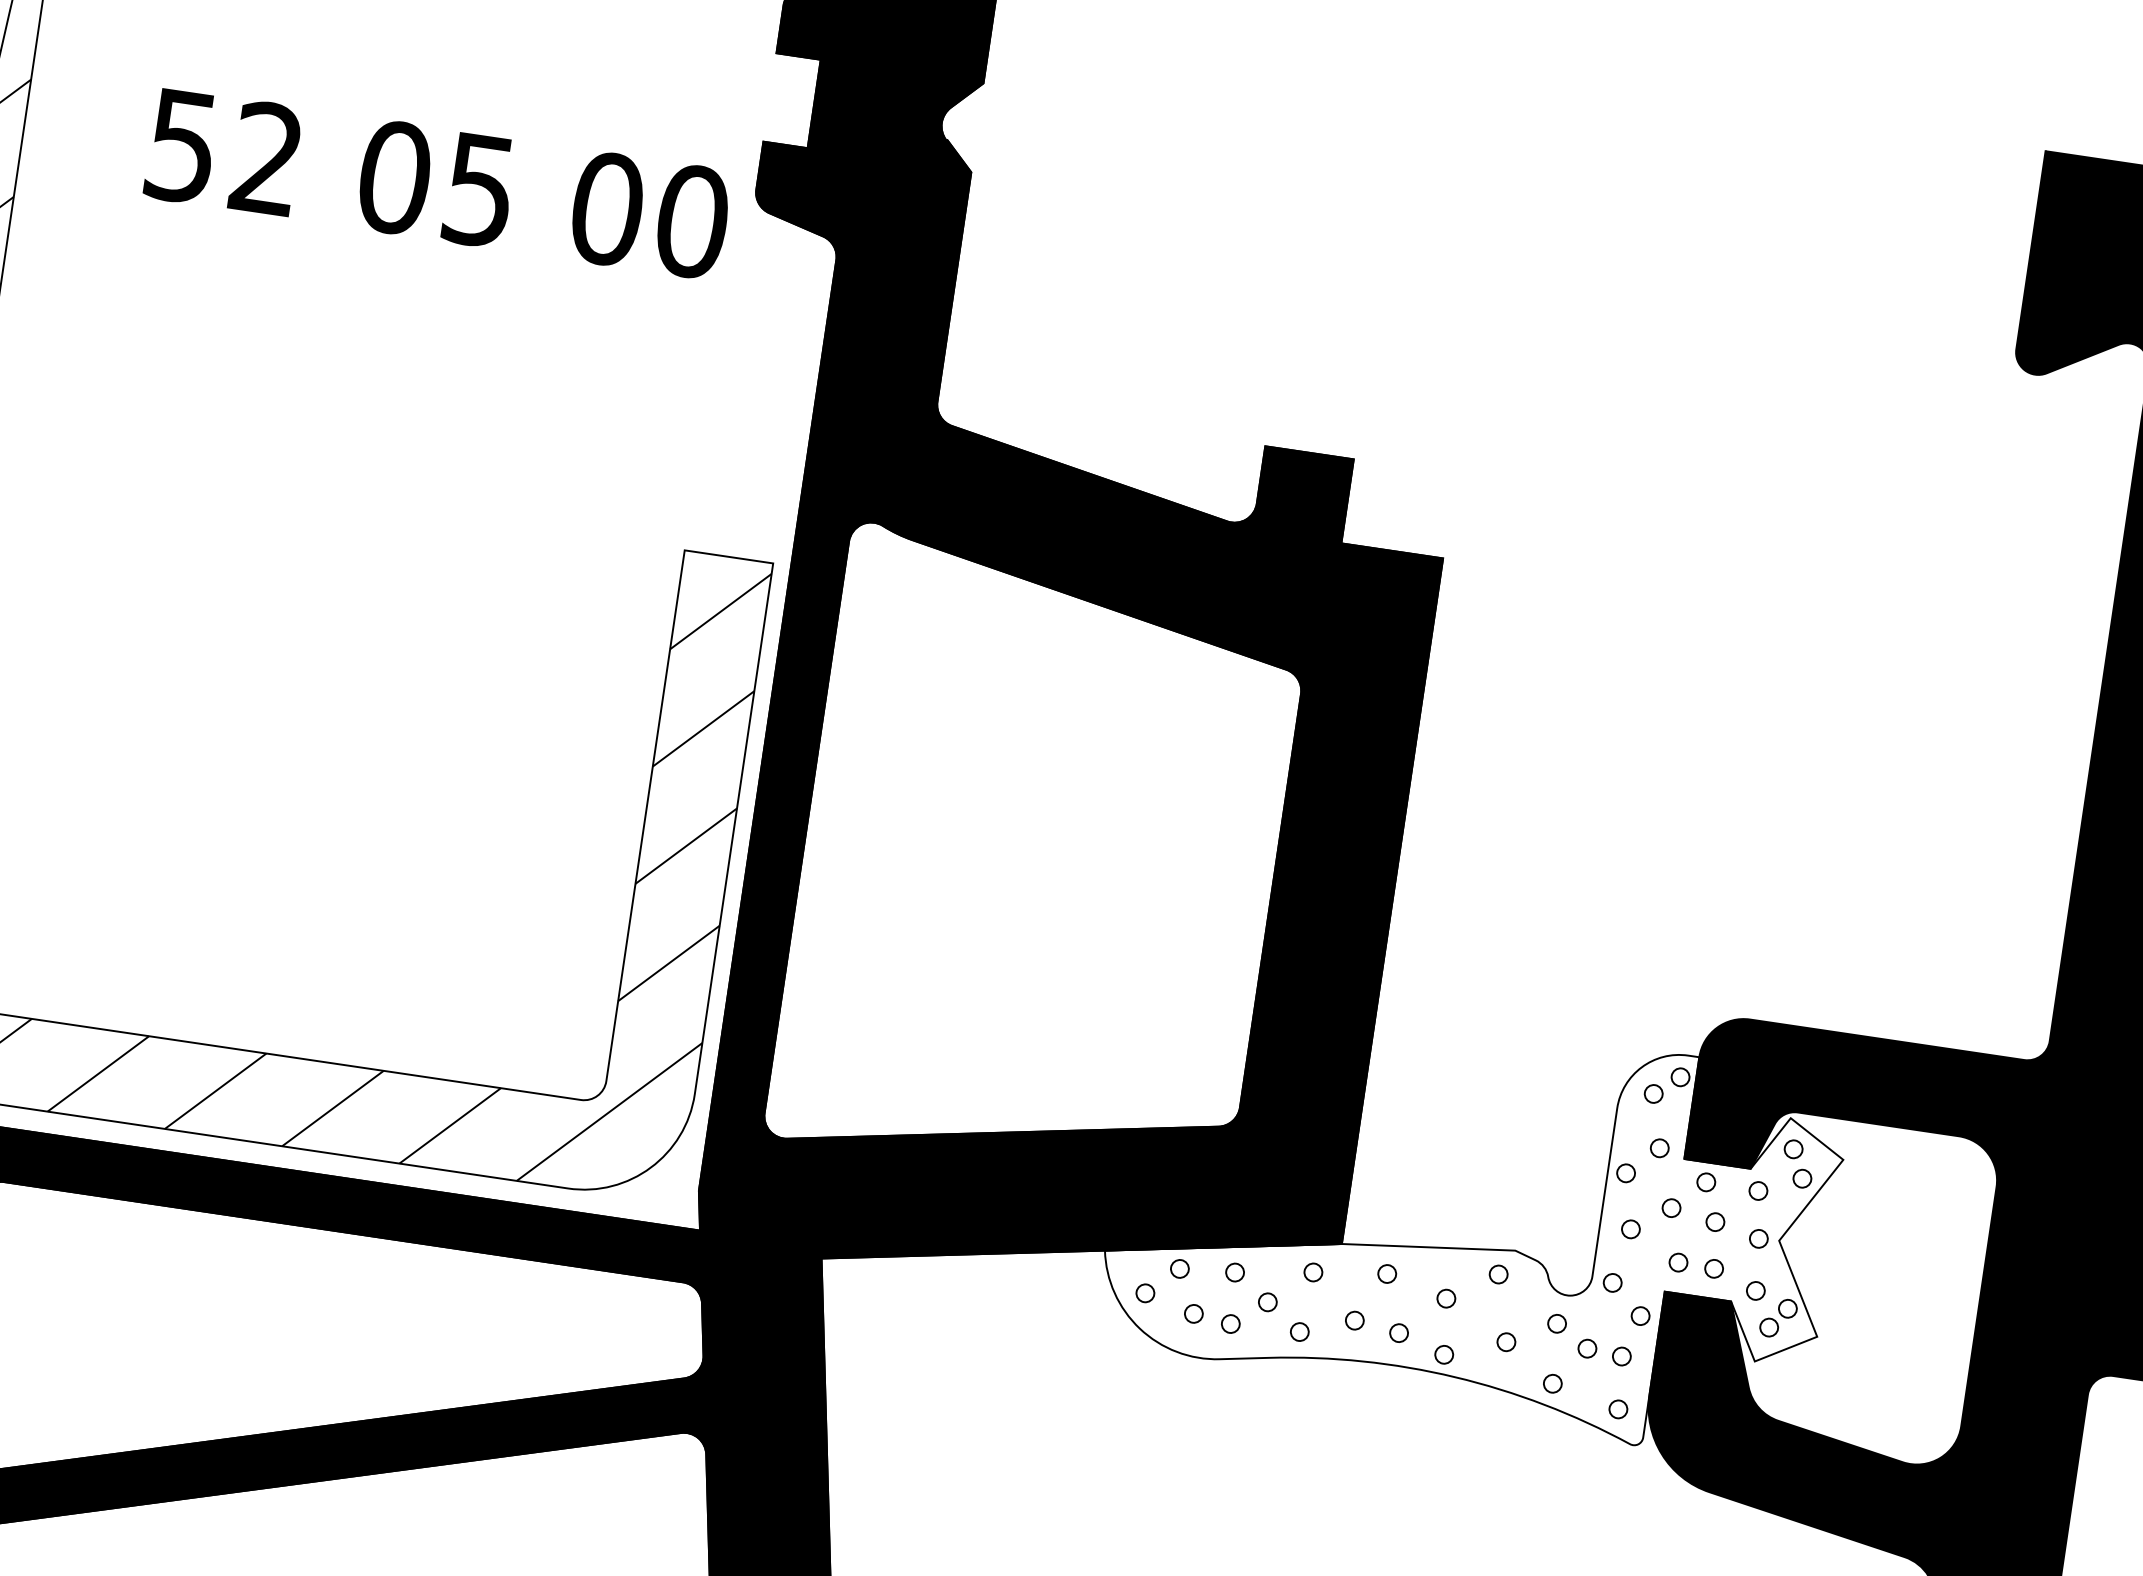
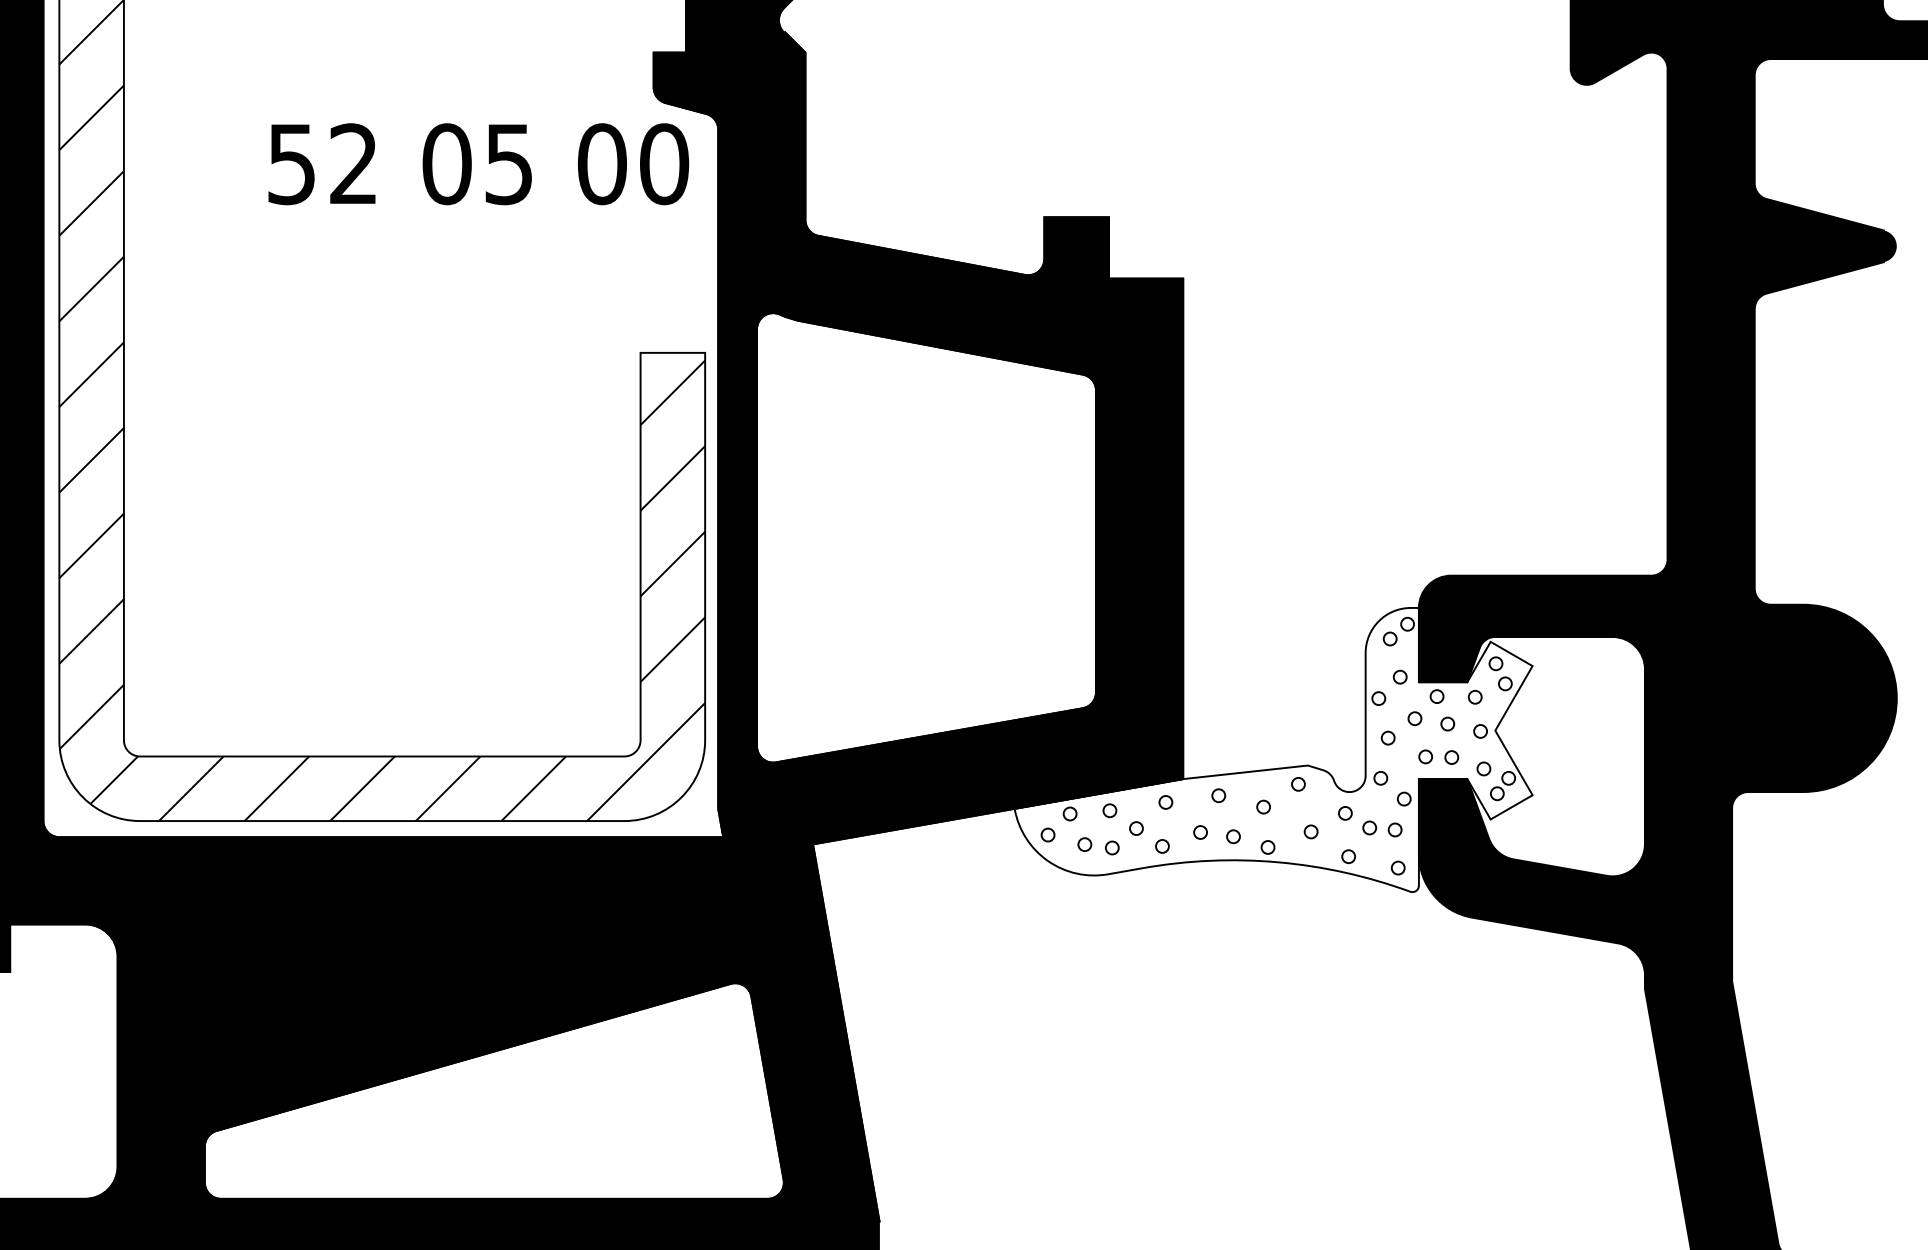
text: (437, 184) -> (478, 164), moved

